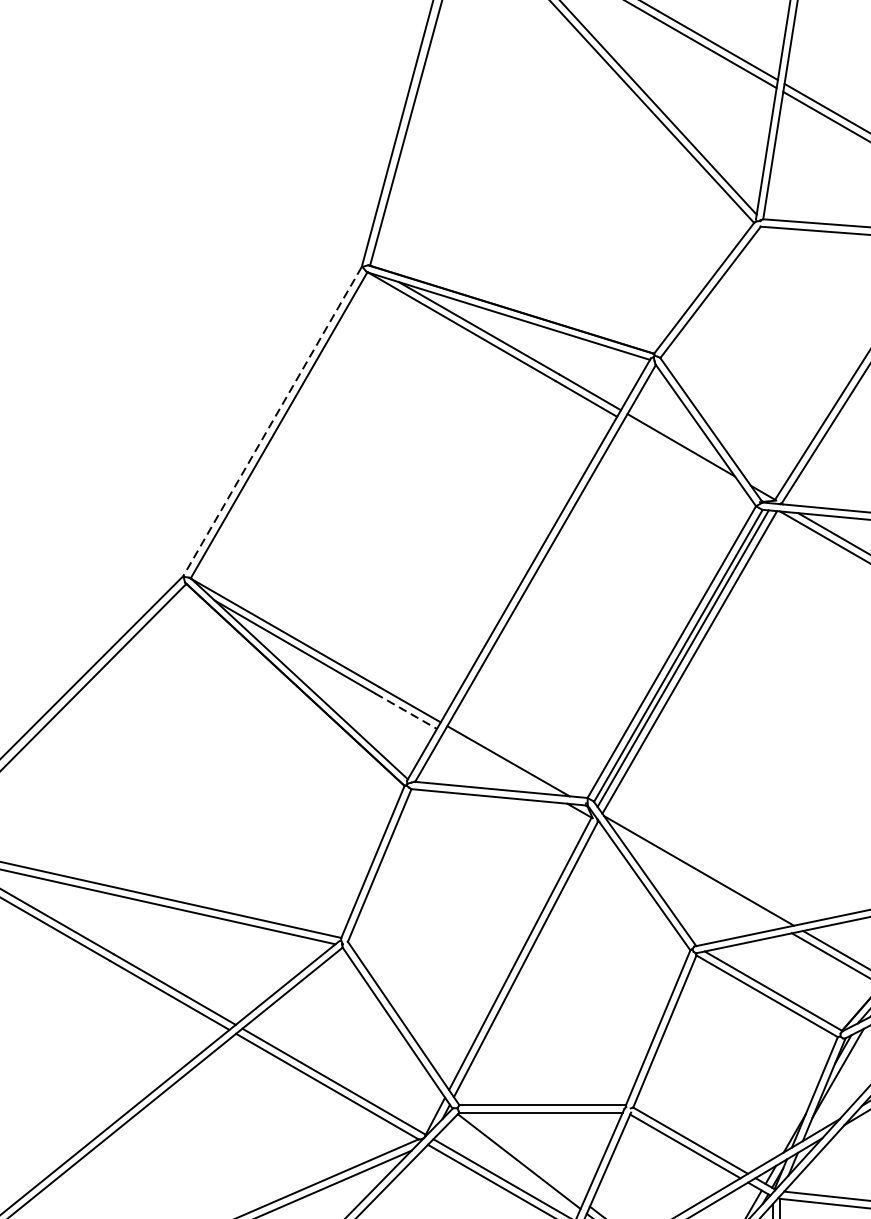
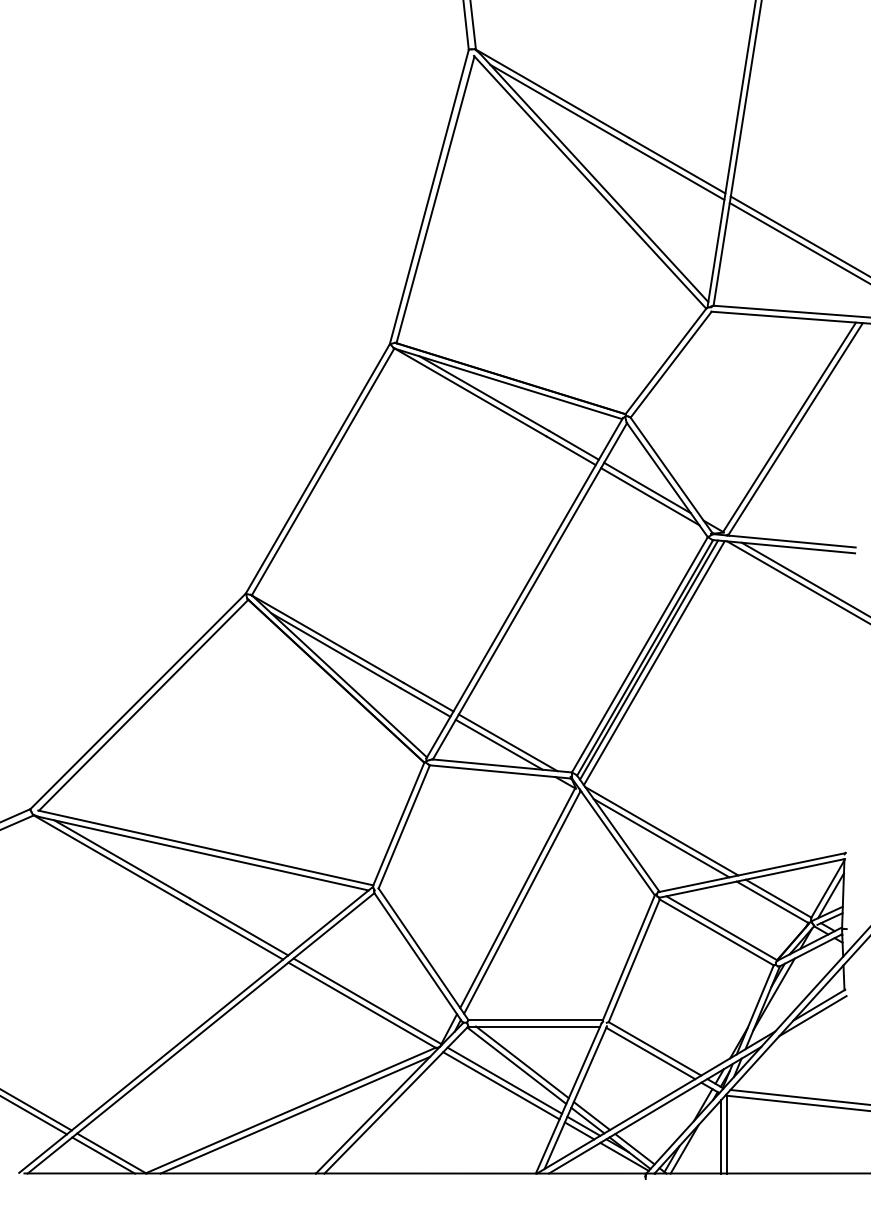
line: (272, 421) -> (317, 468), dashed -> solid
line: (685, 455) -> (650, 496), added
line: (406, 711) -> (425, 702), dashed -> solid
line: (496, 763) -> (498, 744), added
line: (698, 879) -> (661, 838), added
line: (526, 1157) -> (522, 1062), added

